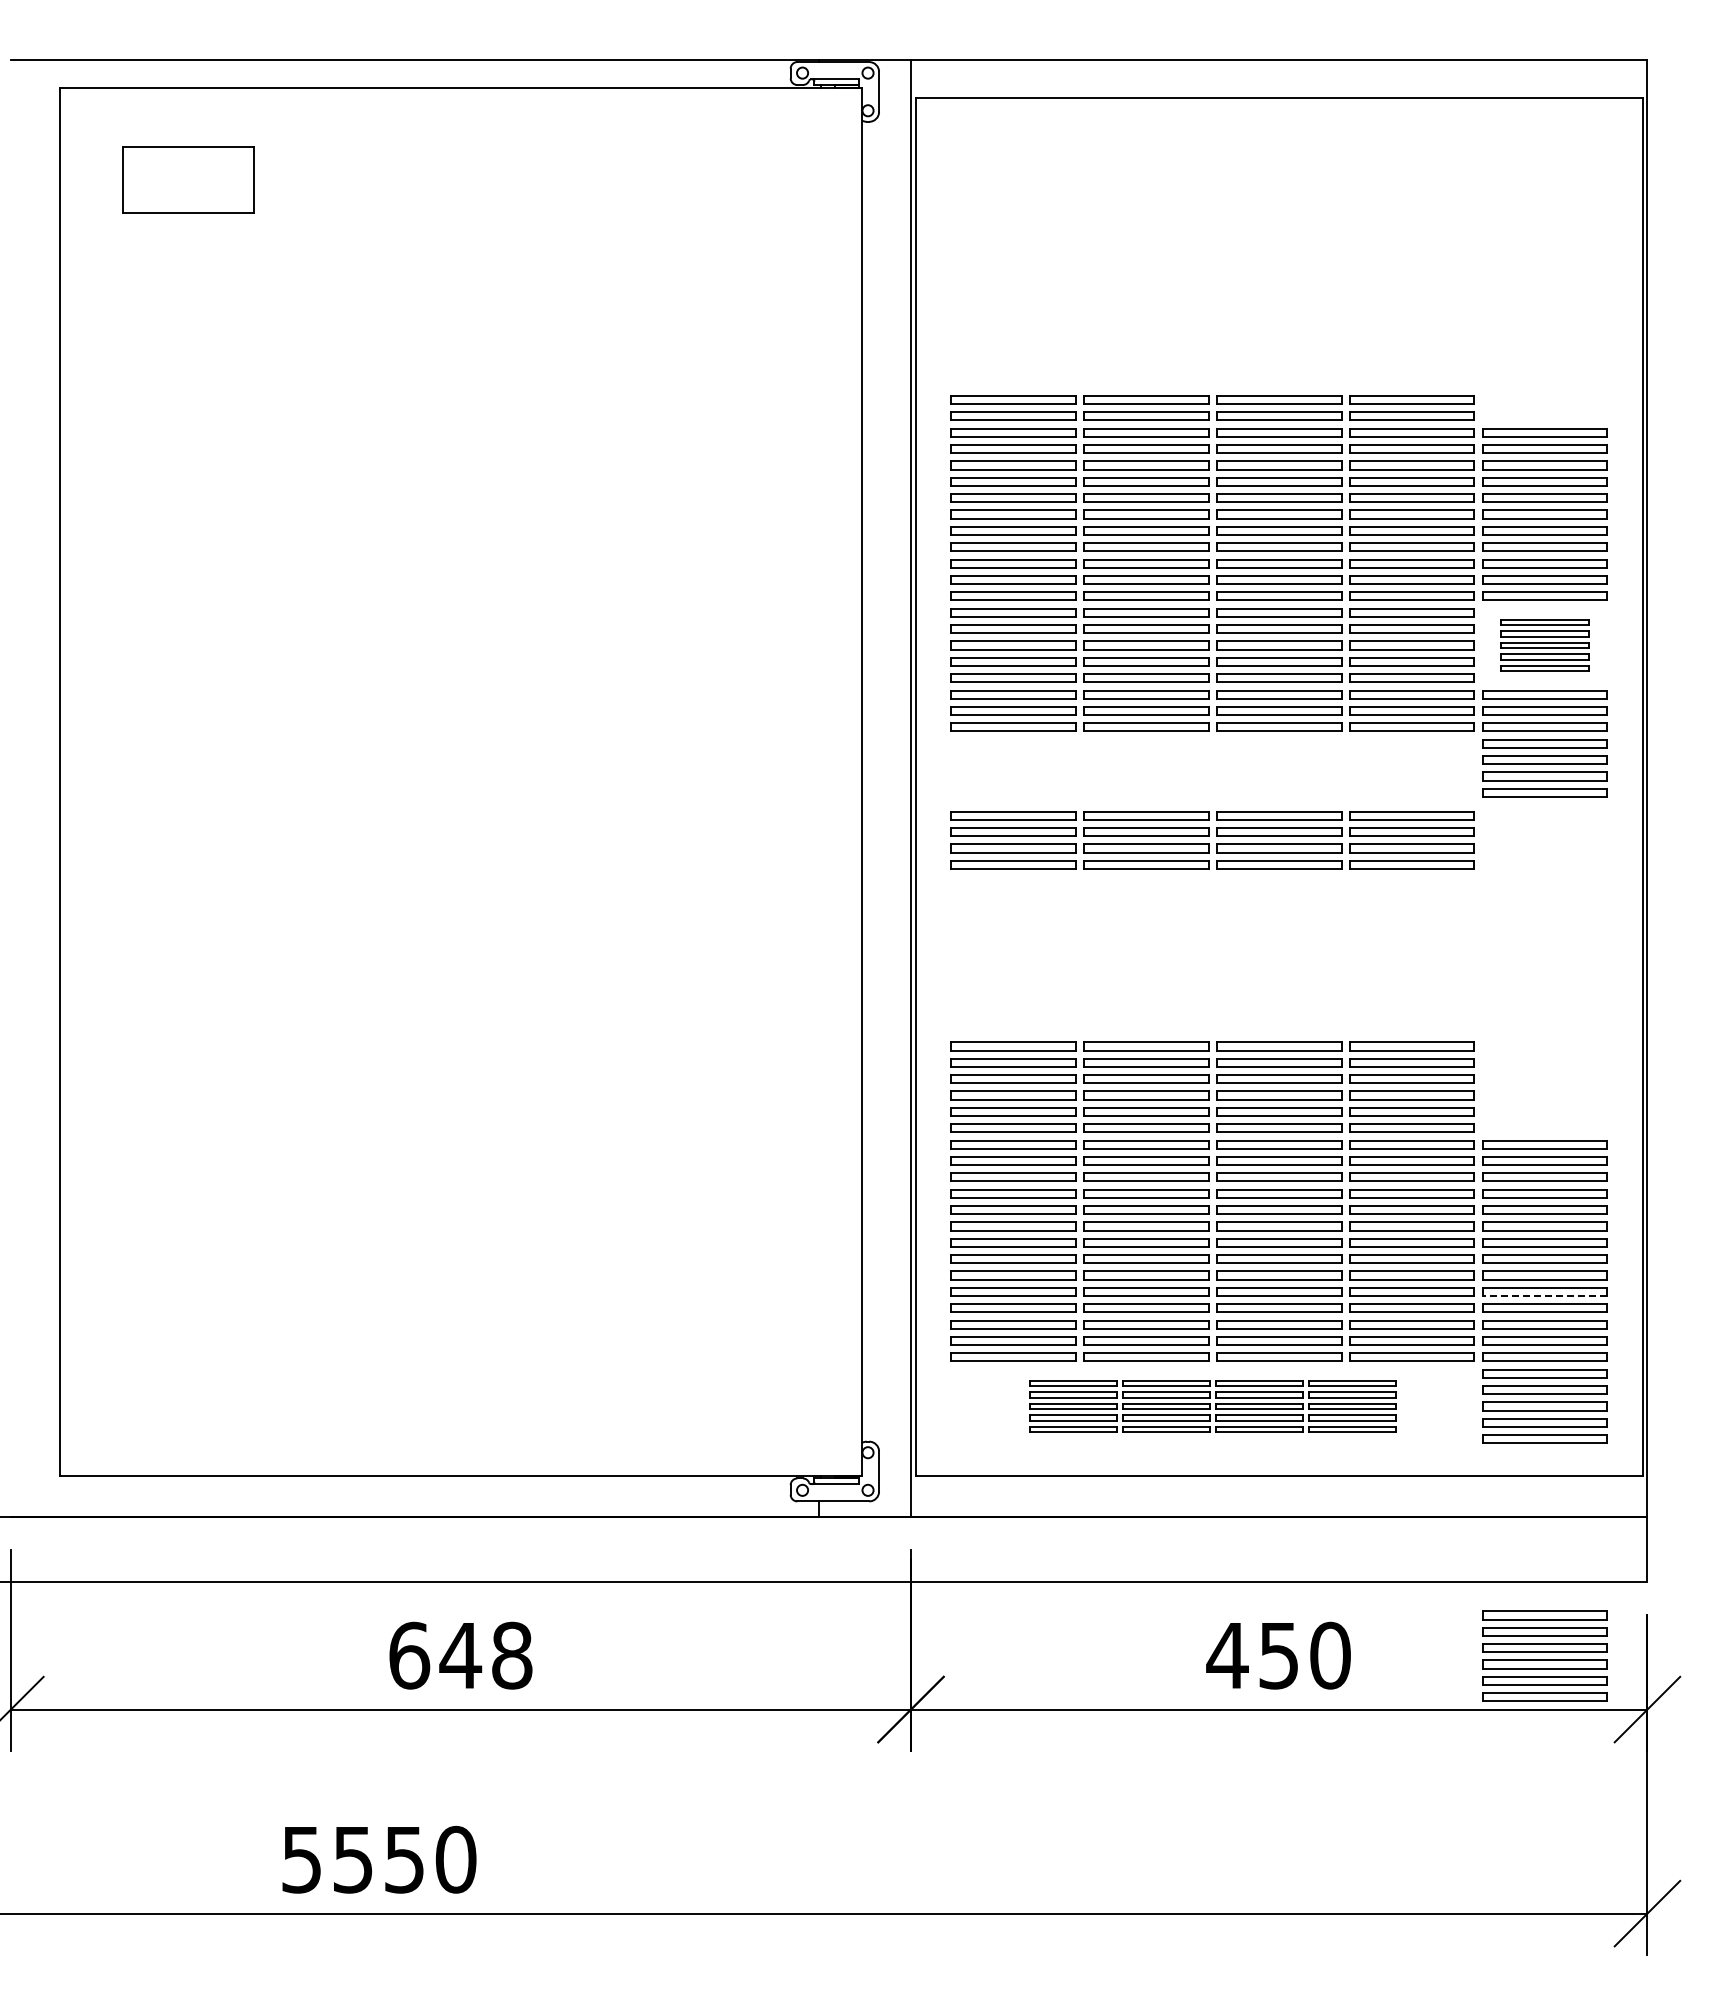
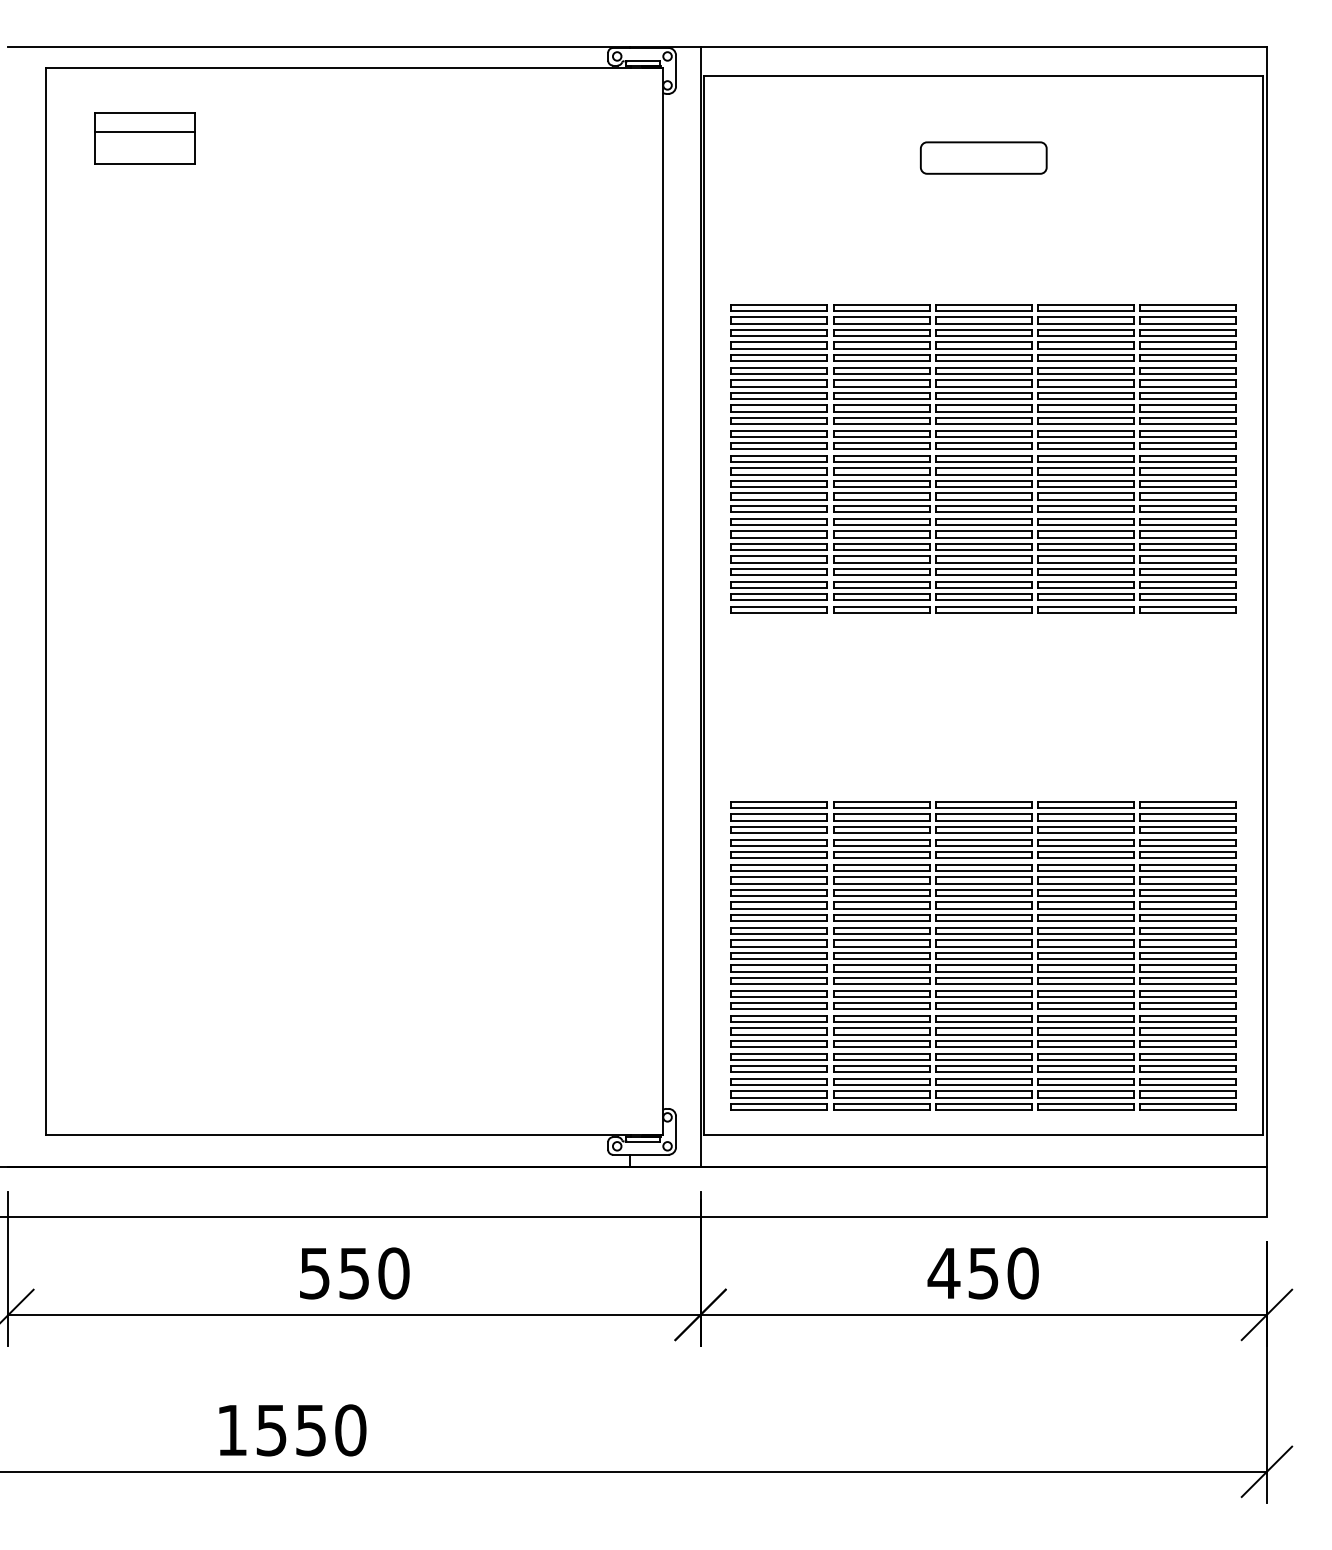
line: (187, 171) -> (144, 132), added
part: (1278, 204) -> (983, 157), added
part: (1544, 407) -> (1187, 313), added
part: (1544, 645) -> (1187, 496), size x1.43
part: (1212, 840) -> (932, 591), moved
line: (1544, 1296) -> (1187, 997), dashed -> solid
part: (1212, 1406) -> (932, 1081), size x1.43
text: (460, 1655) -> (354, 1273), 648 -> 550
part: (1544, 1655) -> (1187, 835), moved
text: (301, 1860) -> (231, 1430), 5550 -> 1550

